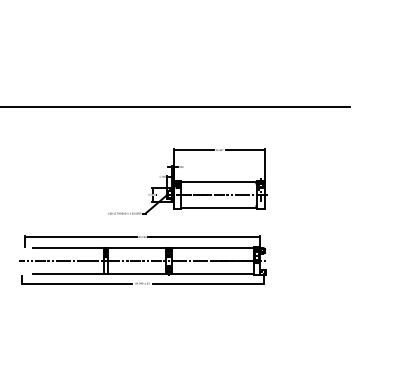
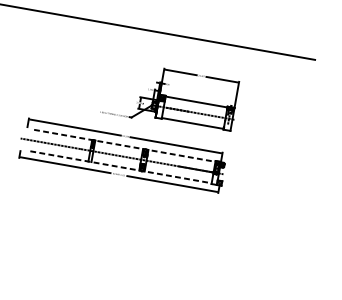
line: (143, 248) -> (124, 145), solid -> dashed
line: (143, 274) -> (121, 167), solid -> dashed

